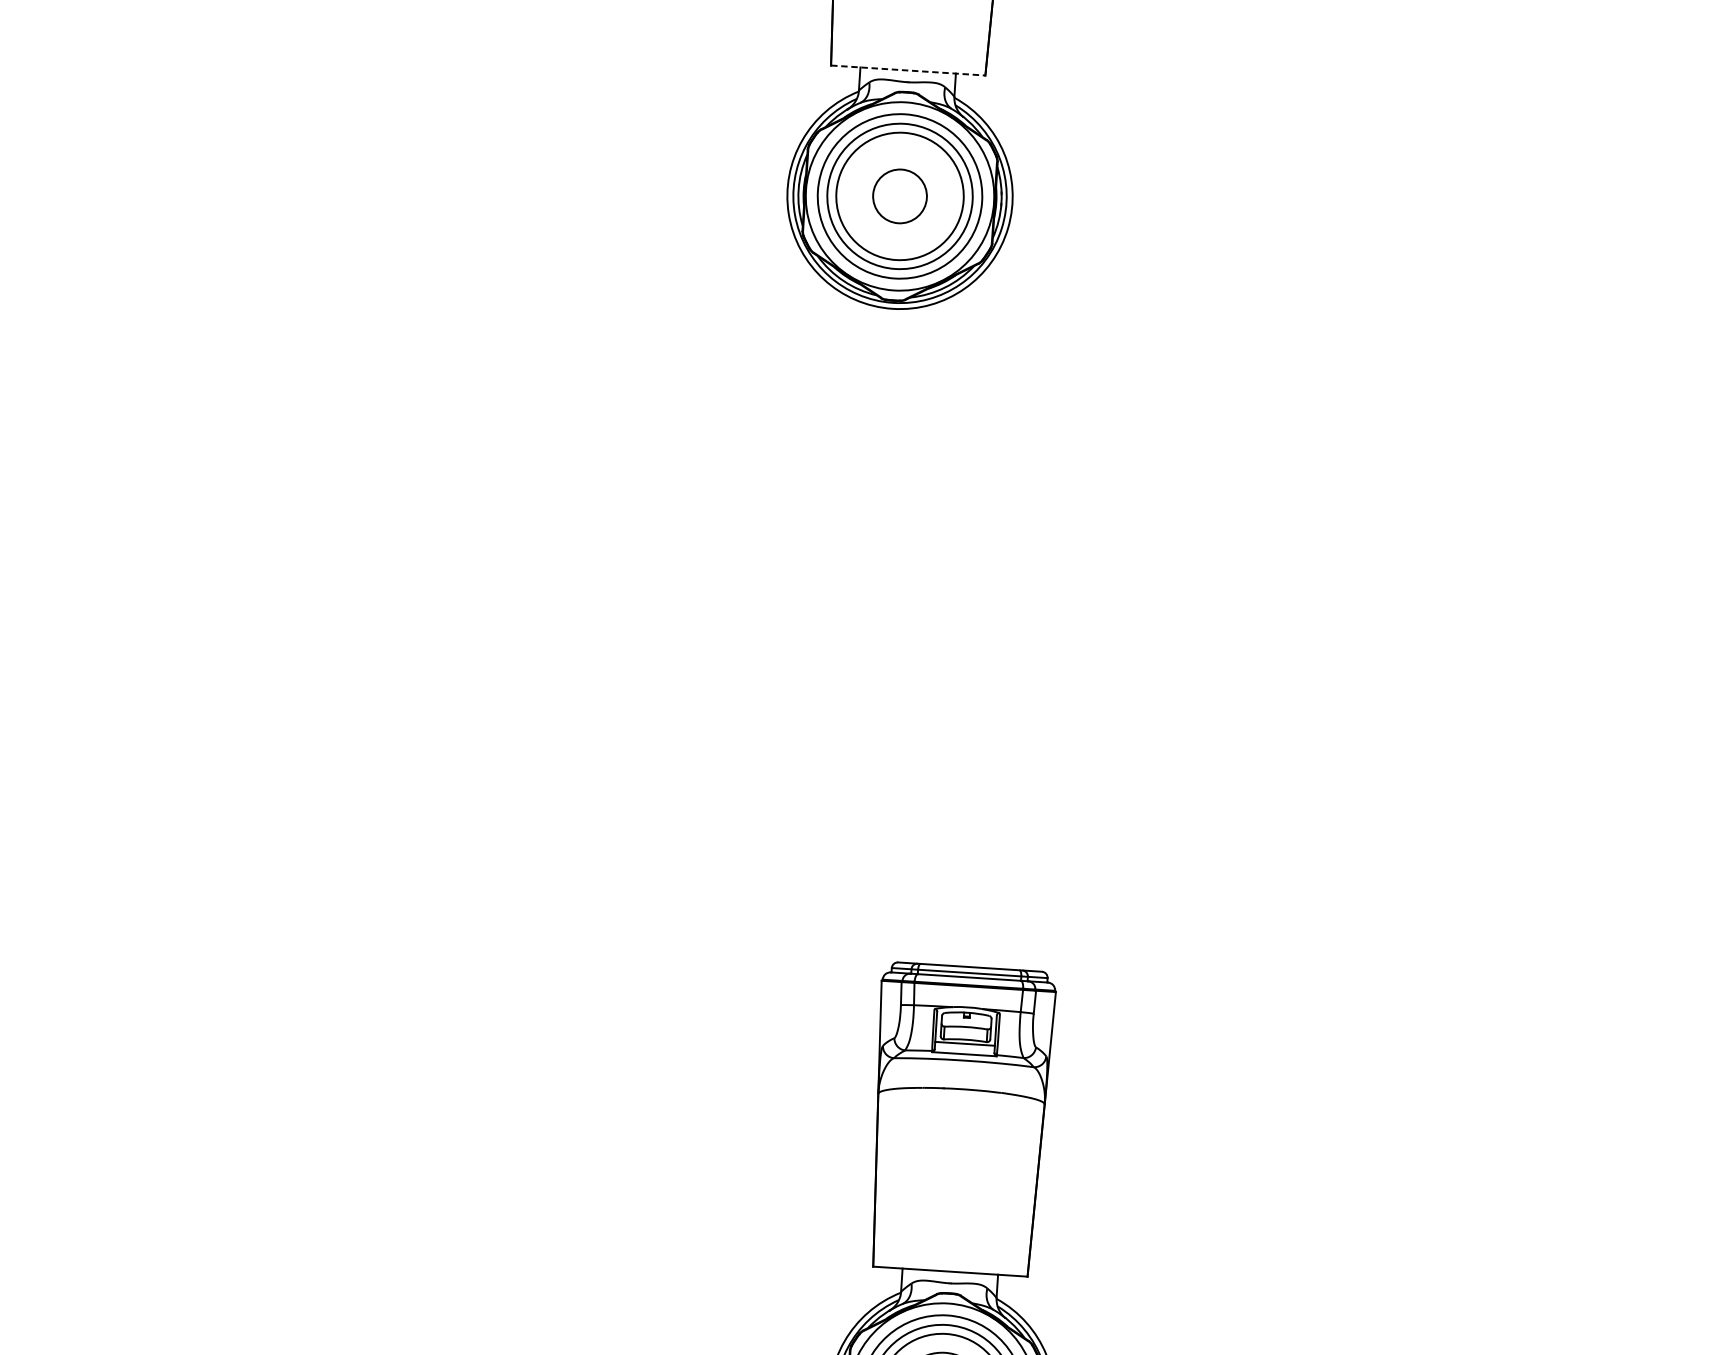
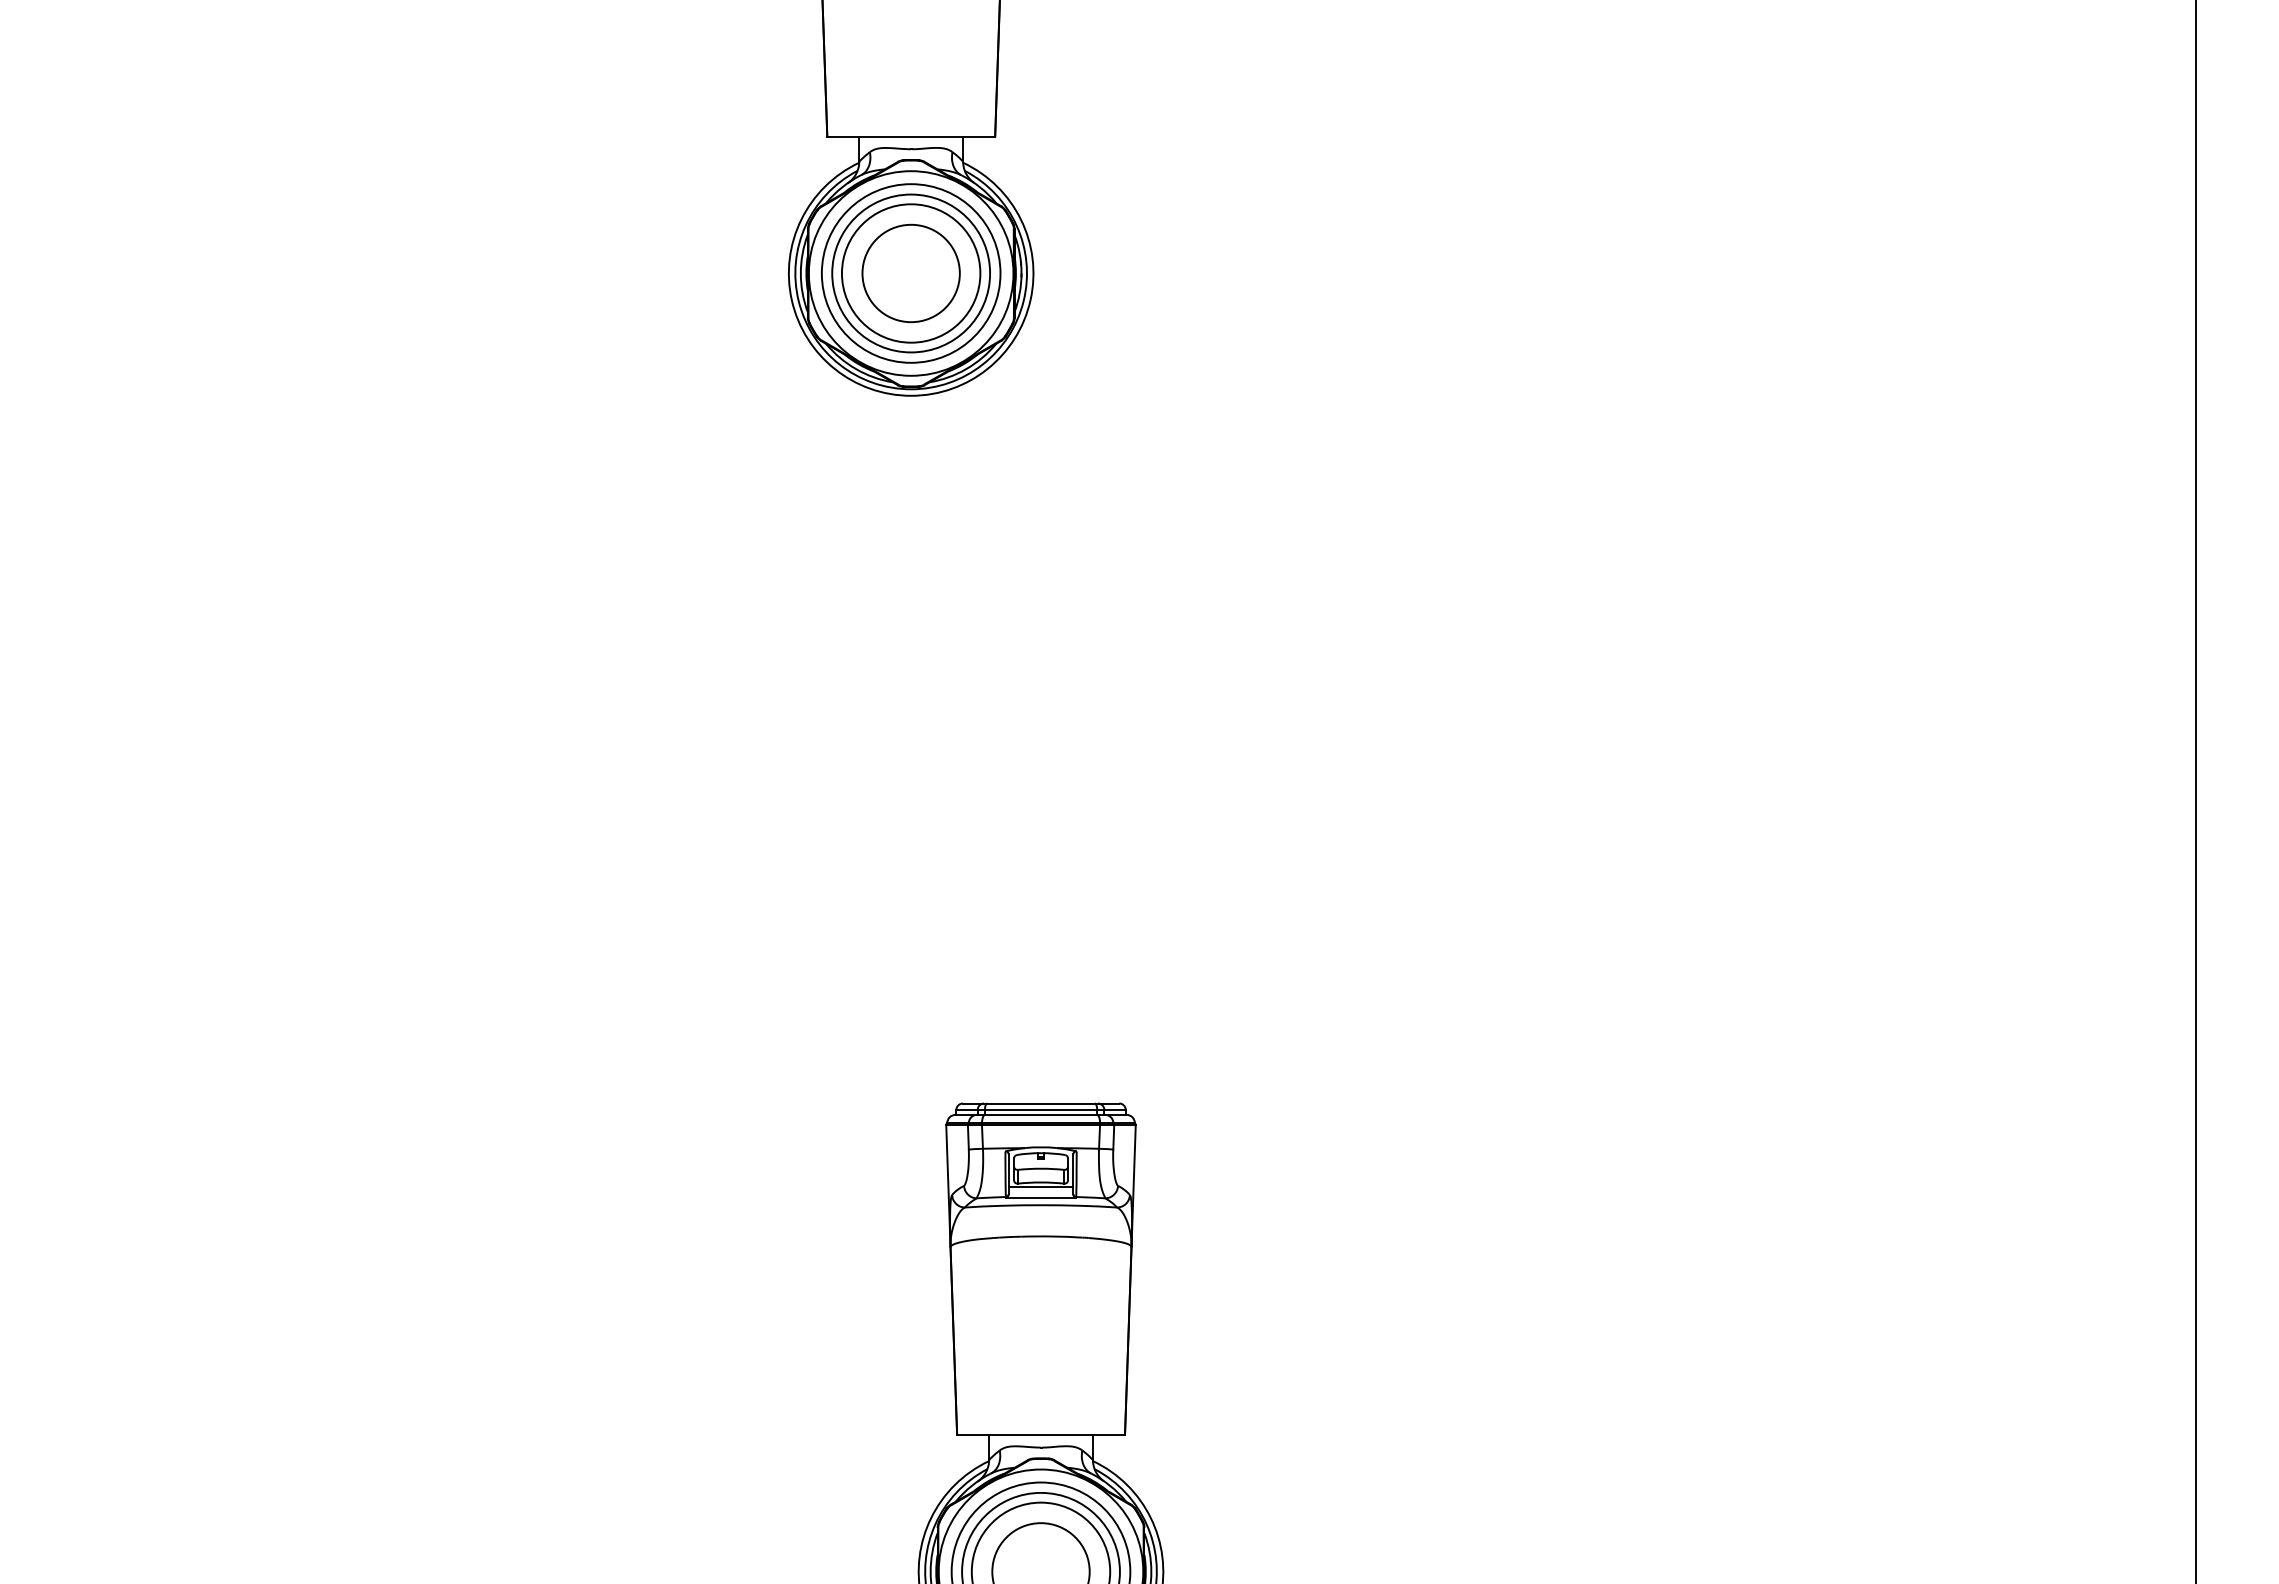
line: (908, 70) -> (911, 136), dashed -> solid
circle: (899, 196) -> (910, 273), size x1.67

